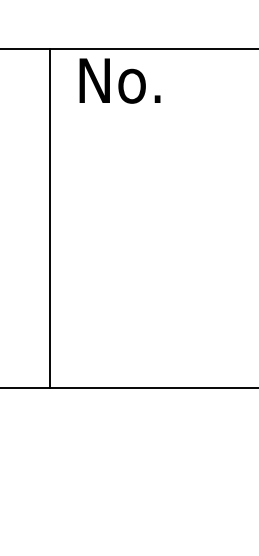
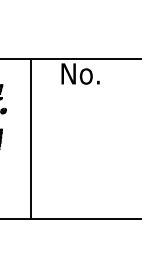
line: (49, 217) -> (30, 138), moved

